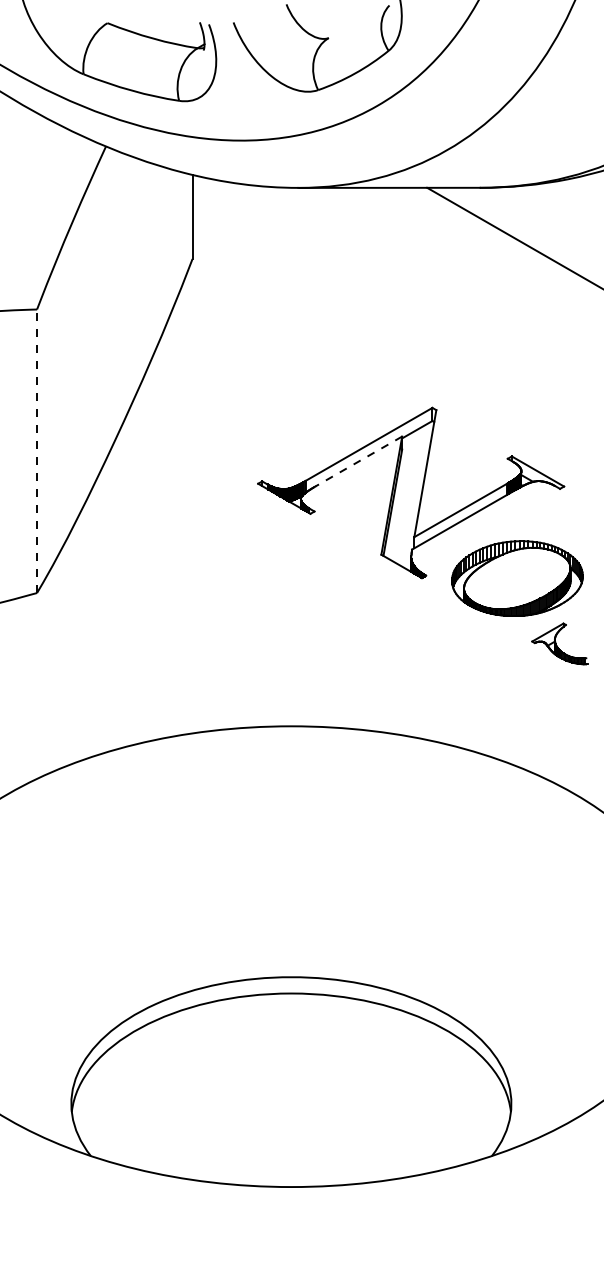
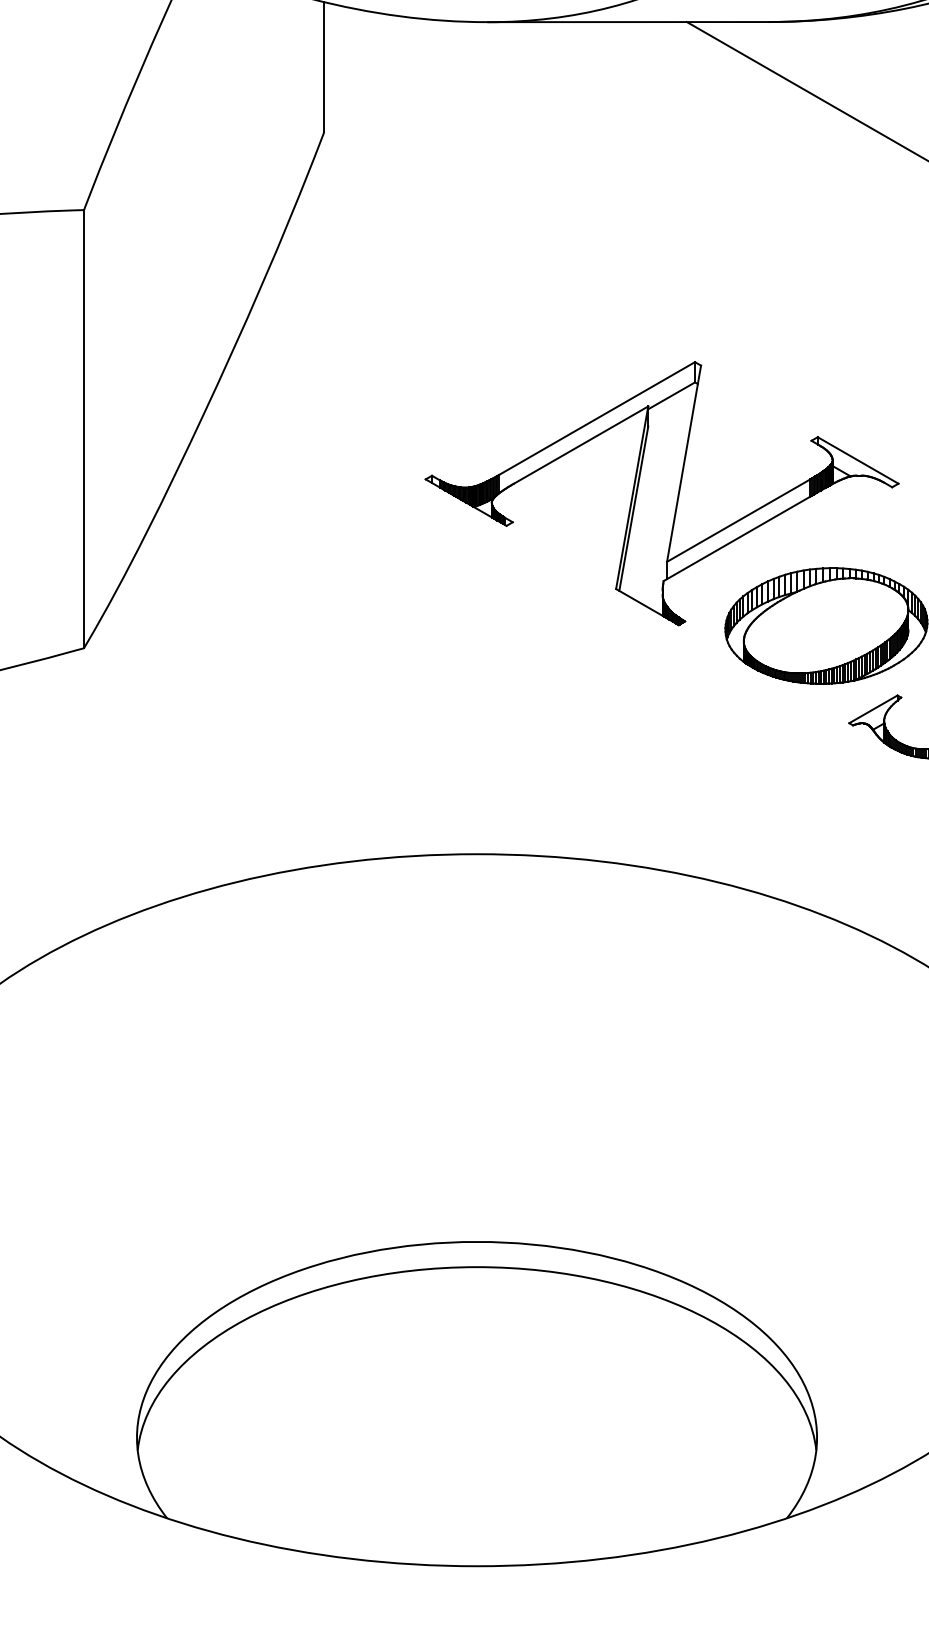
line: (37, 451) -> (84, 429), dashed -> solid
line: (358, 461) -> (580, 444), dashed -> solid

